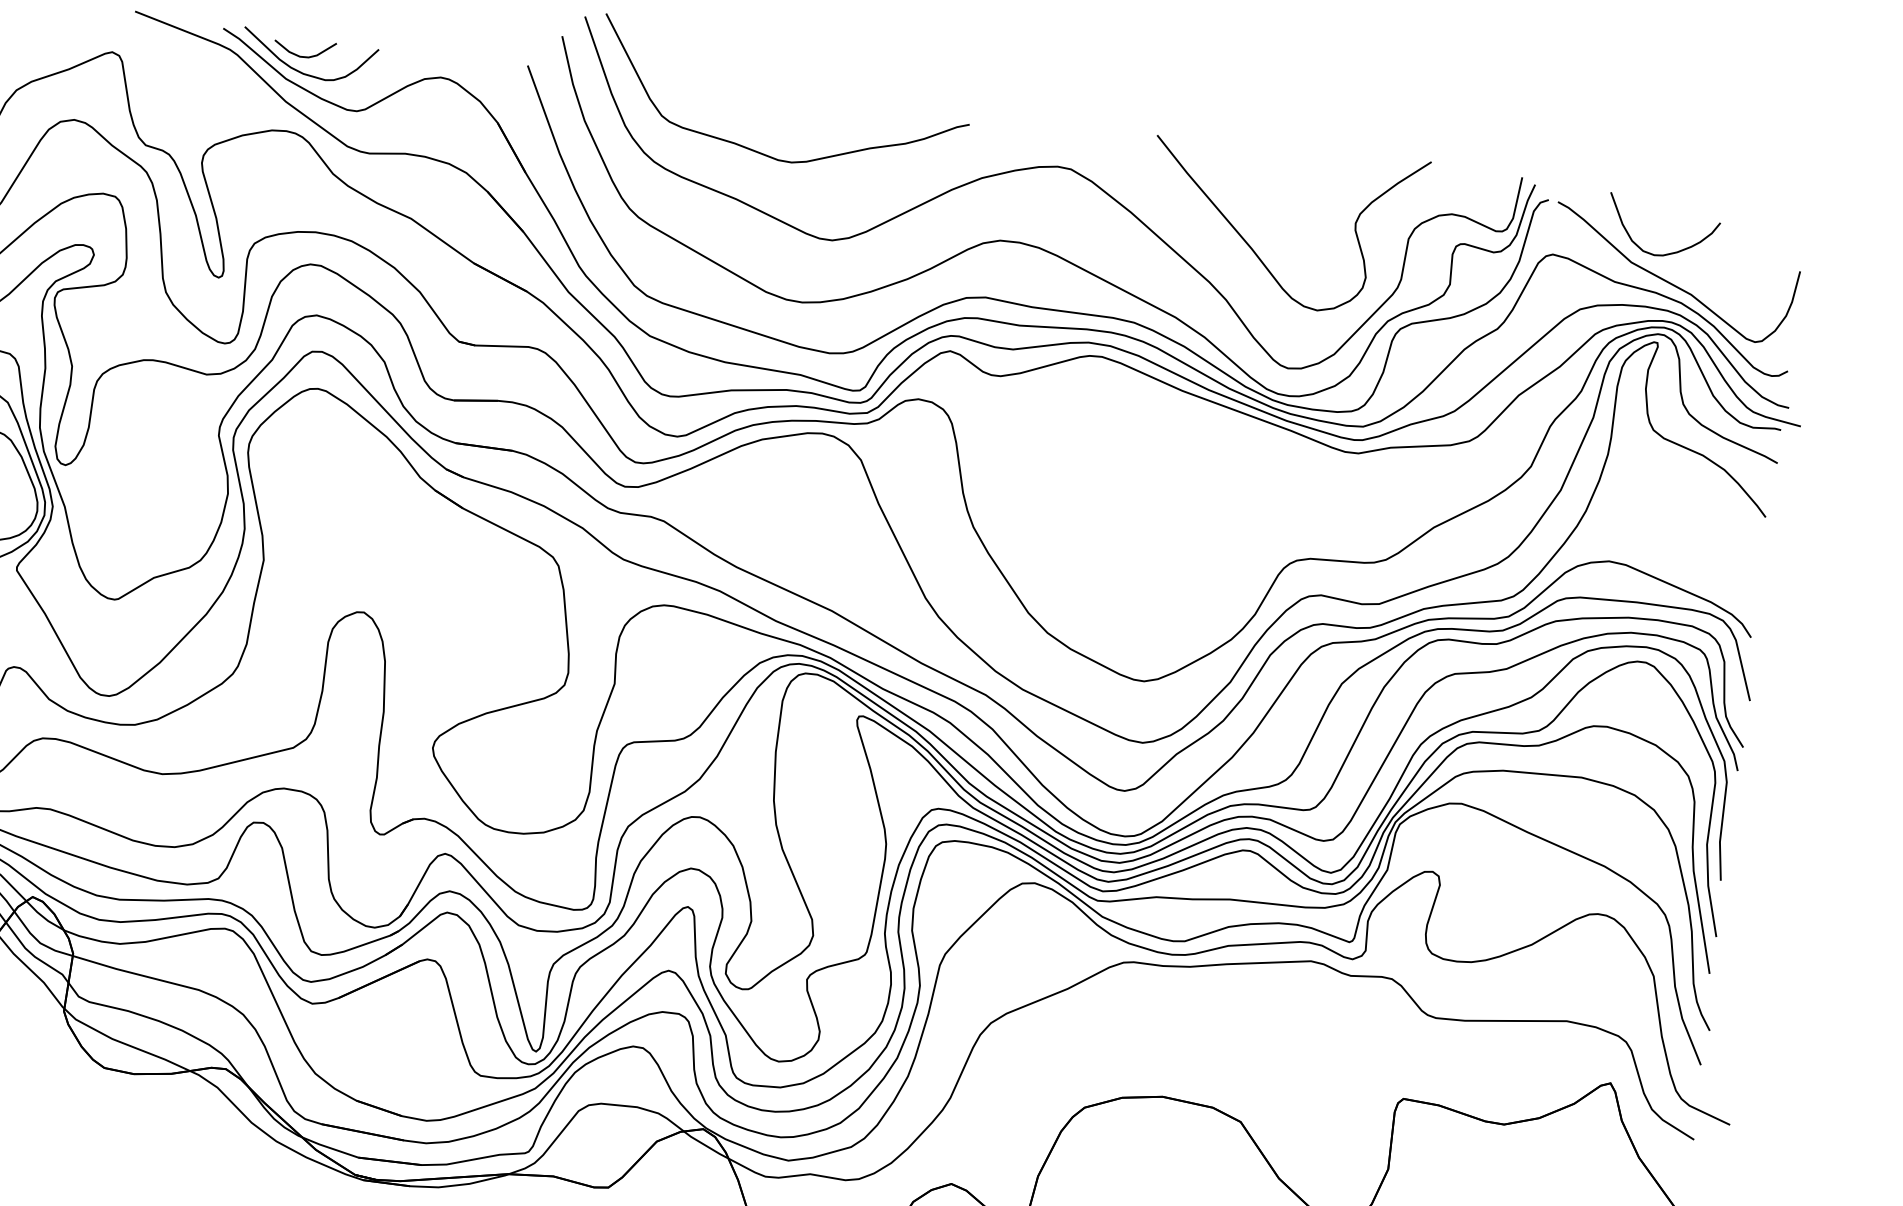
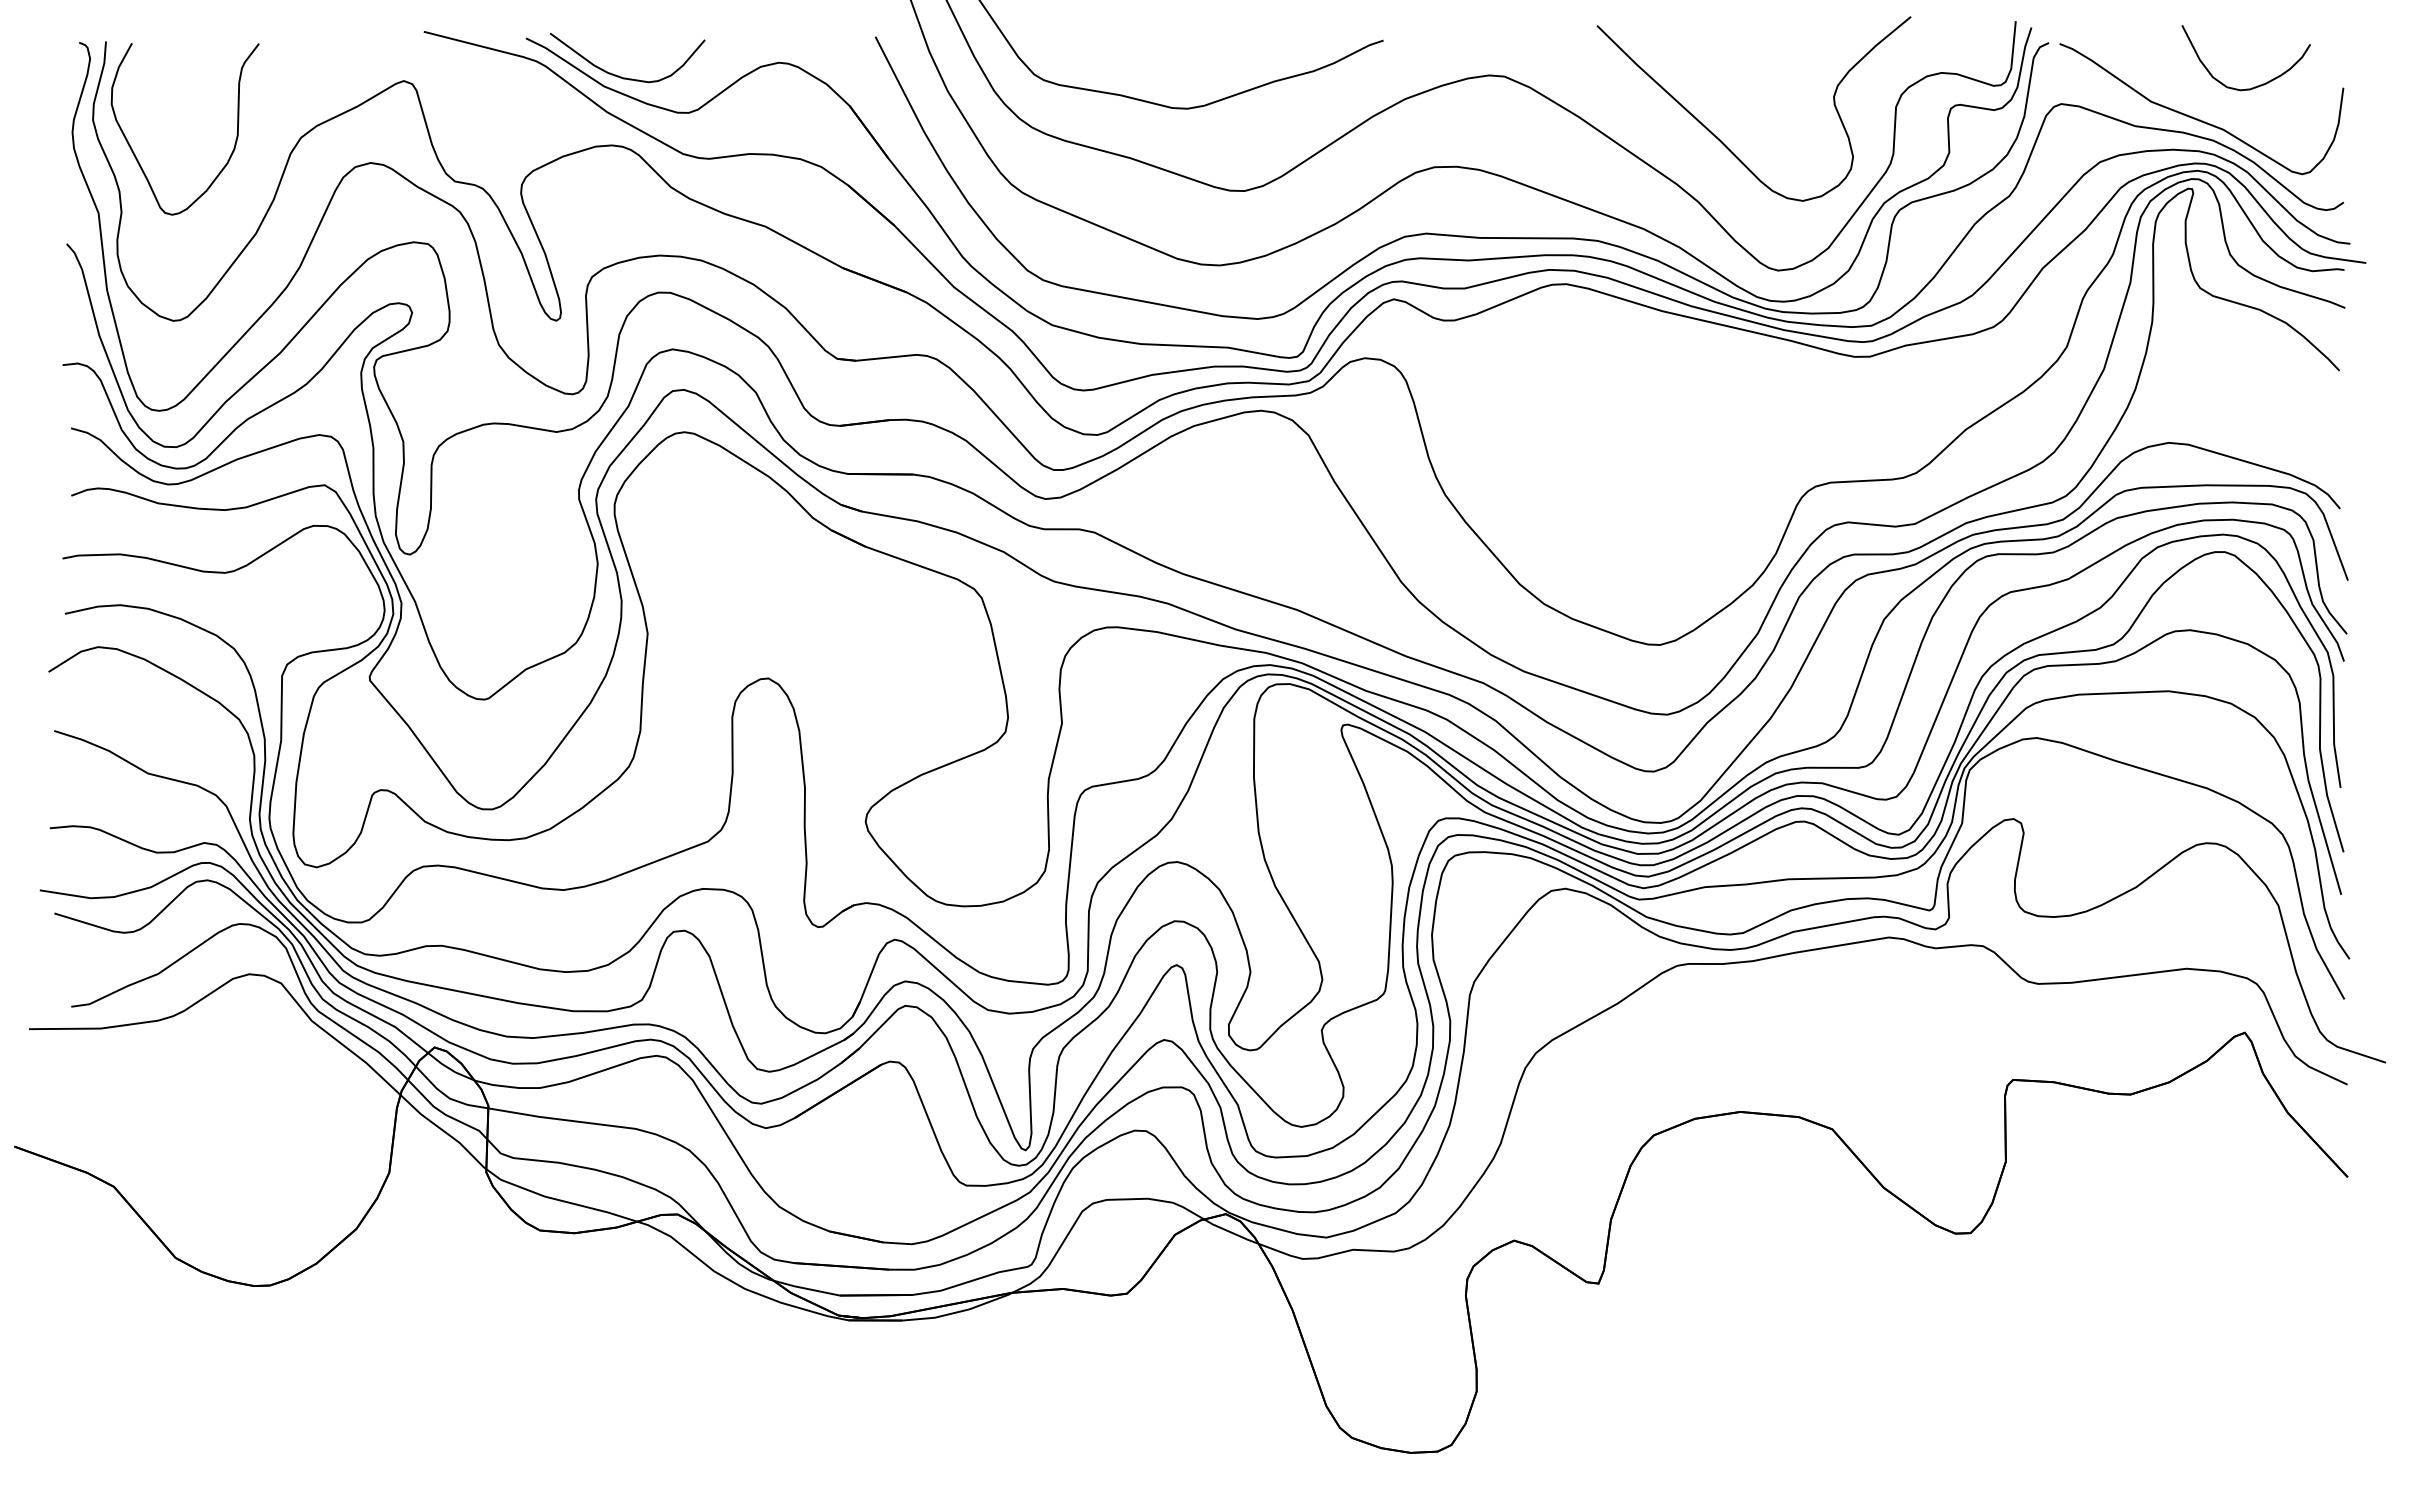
curve: (303, 56) -> (620, 58), removed
curve: (1667, 253) -> (2254, 86), moved

